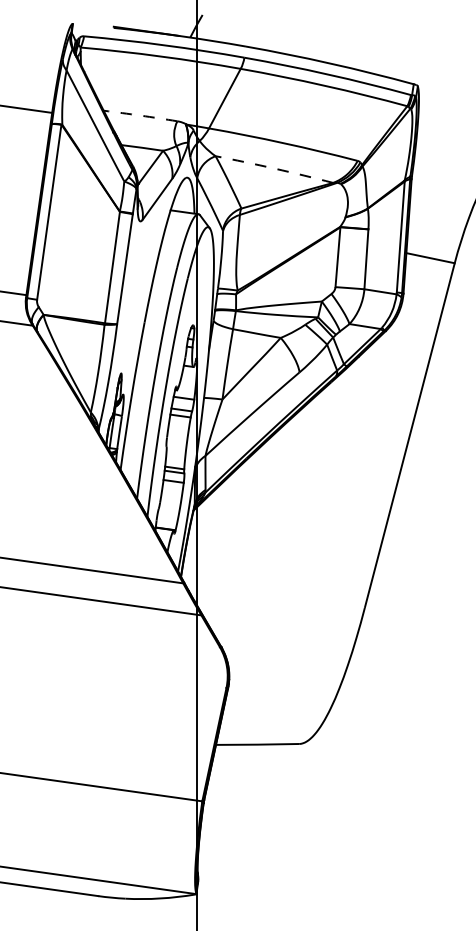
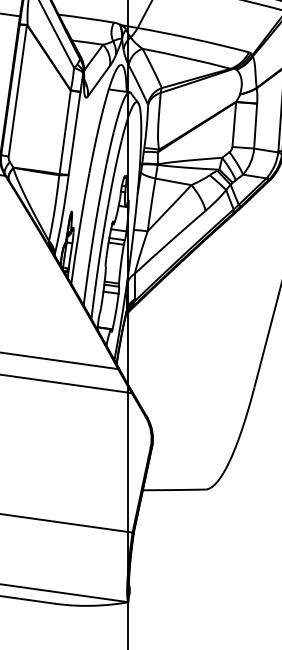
arc: (140, 115) -> (86, 18), dashed -> solid
arc: (274, 168) -> (186, 58), dashed -> solid

